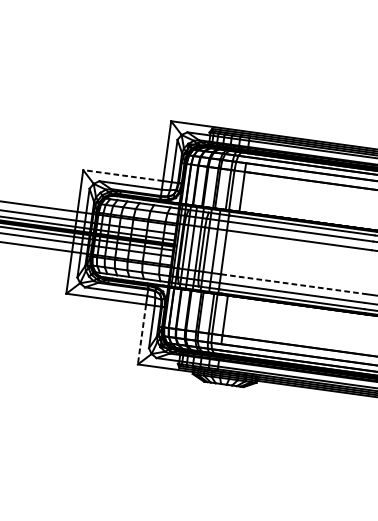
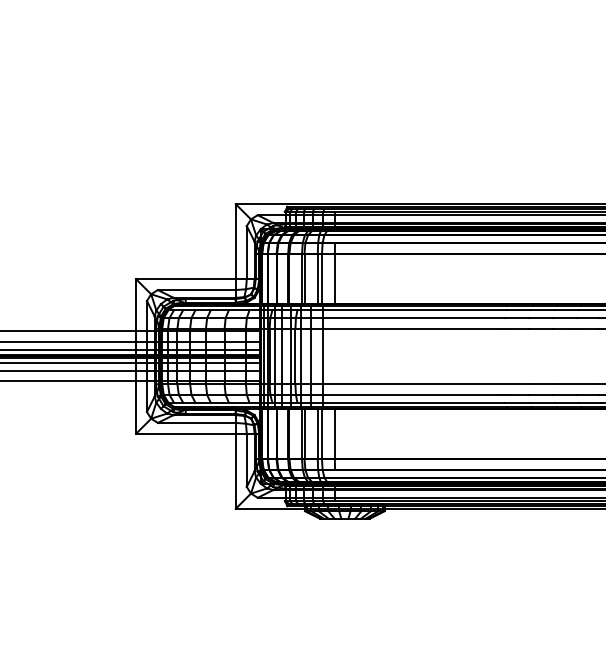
line: (122, 175) -> (185, 279), dashed -> solid
line: (294, 283) -> (414, 383), dashed -> solid
line: (141, 334) -> (235, 471), dashed -> solid

